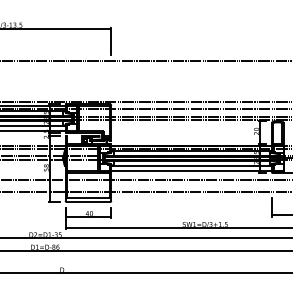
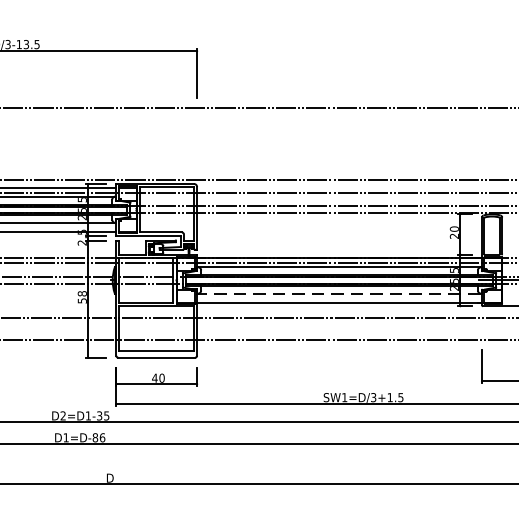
line: (191, 165) -> (339, 292), solid -> dashed

